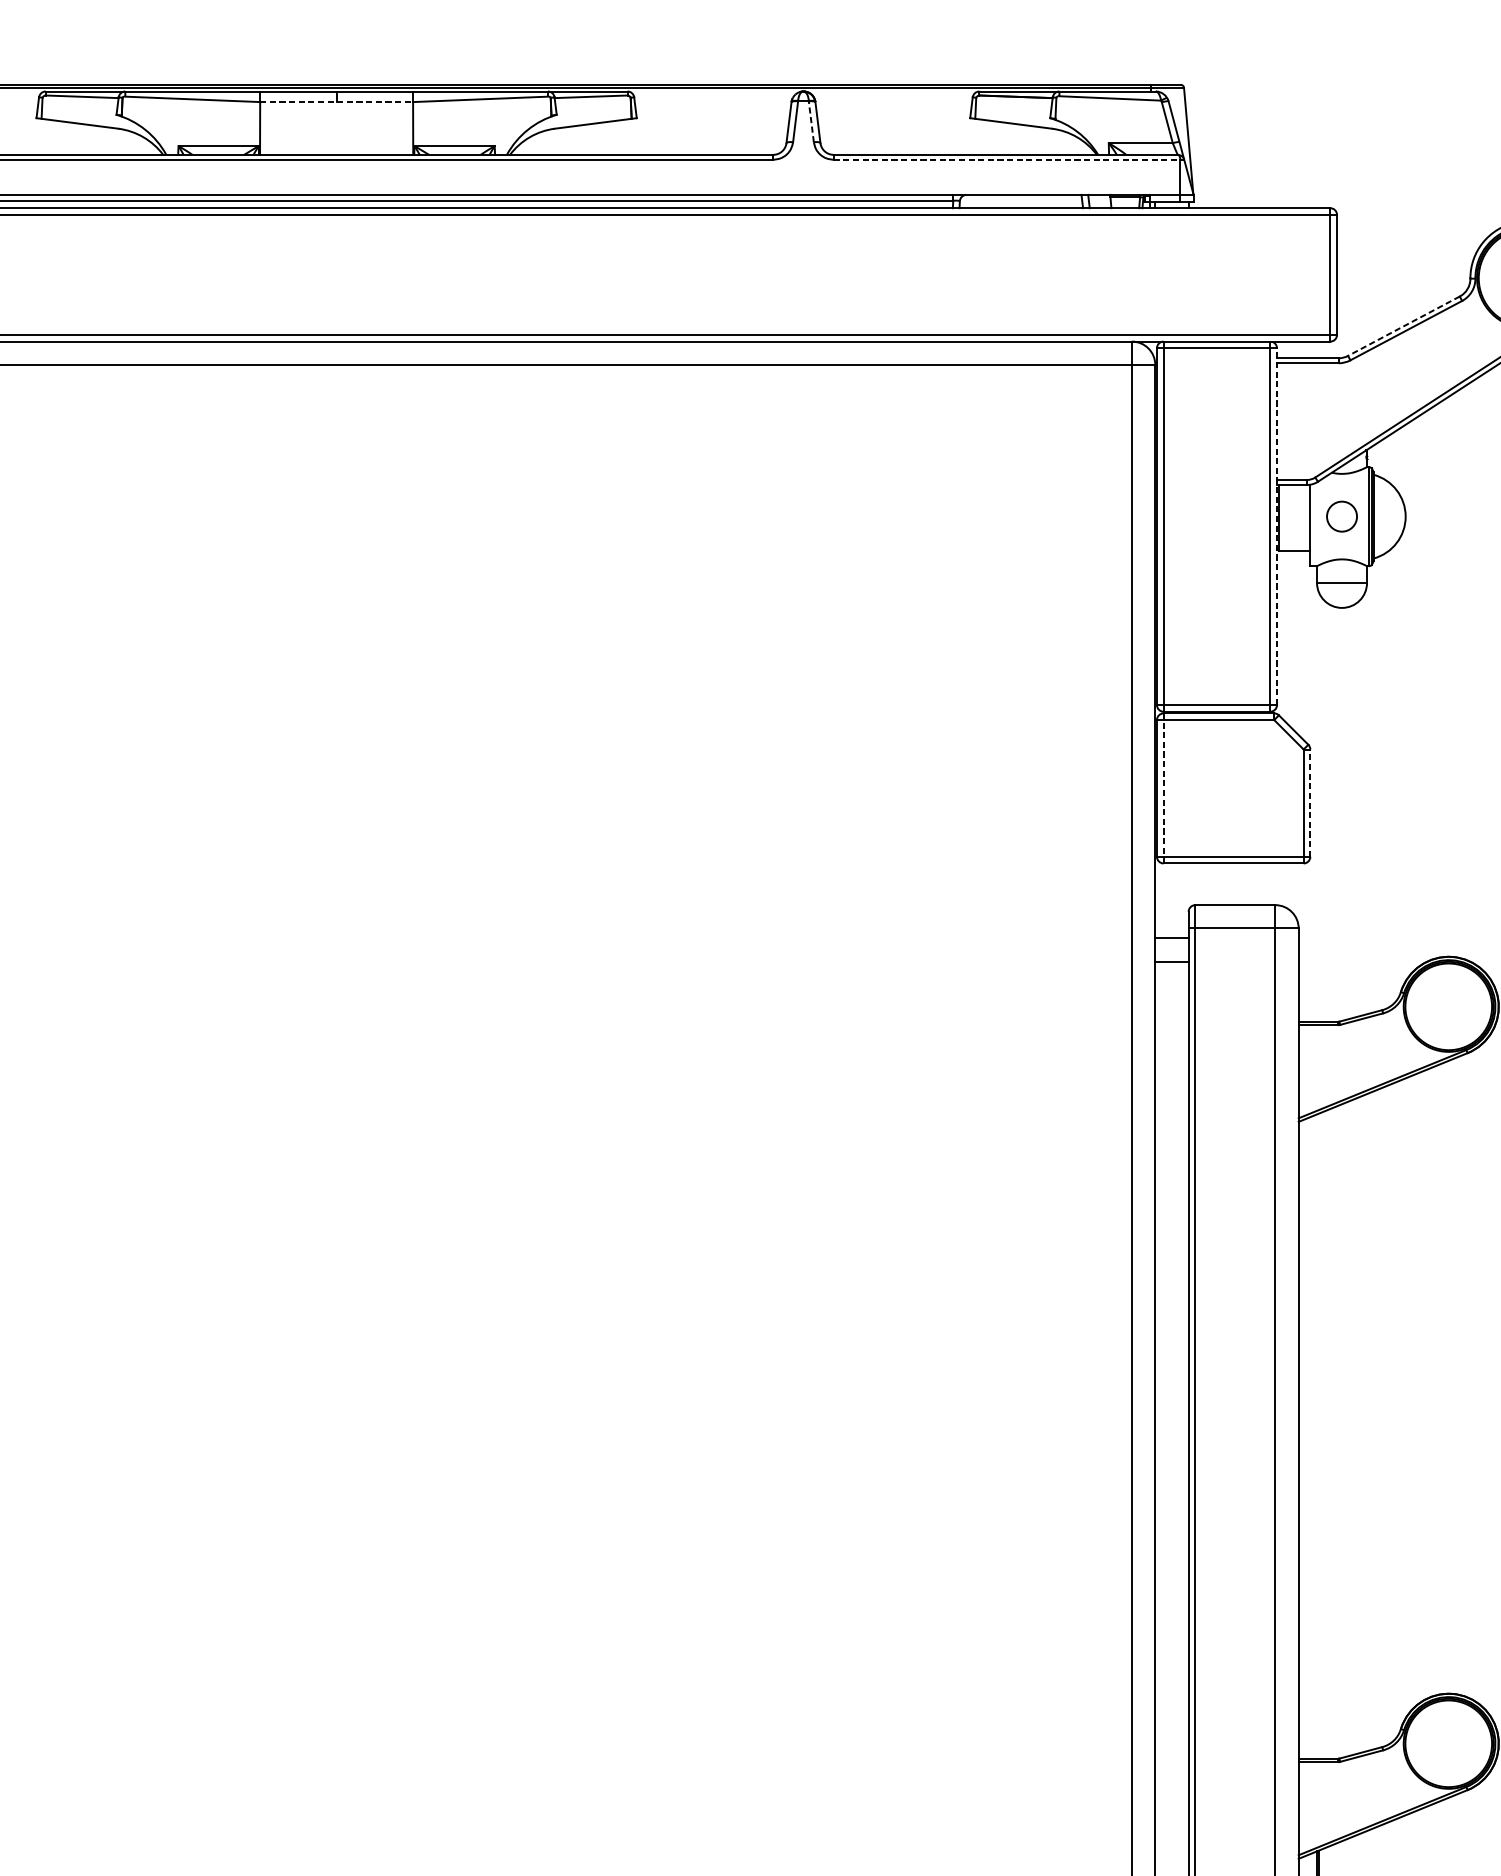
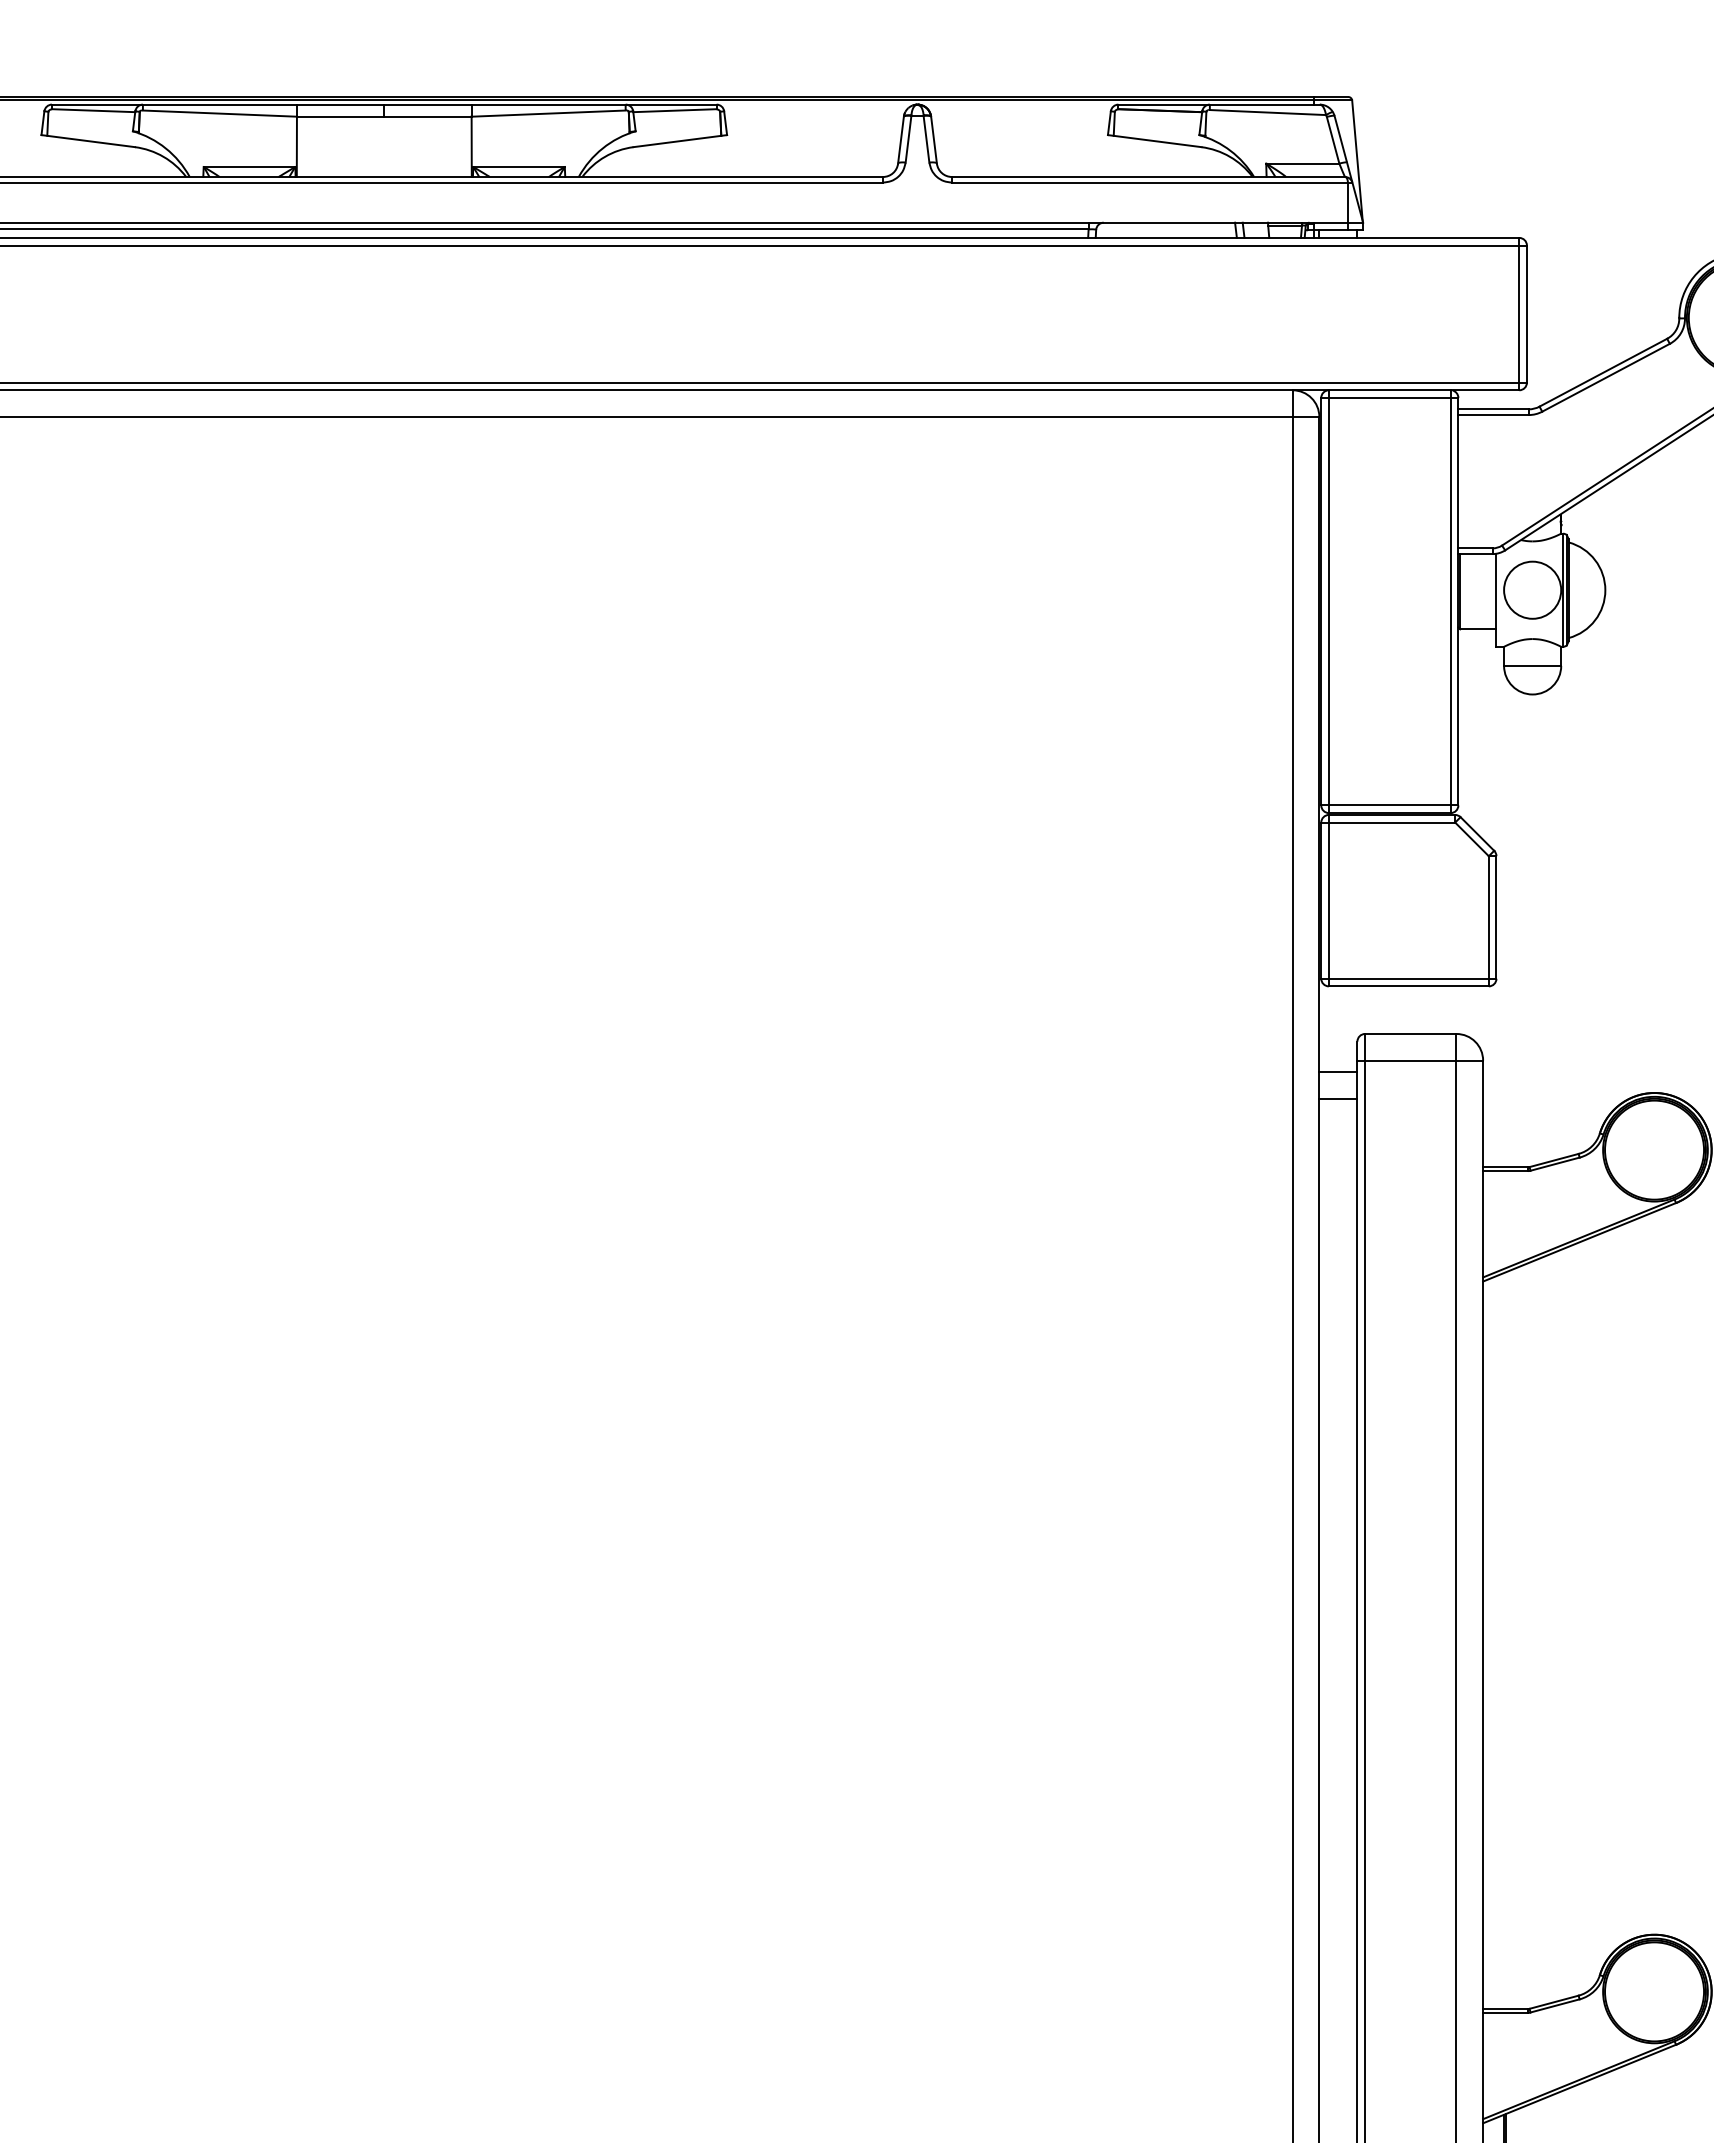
line: (336, 101) -> (384, 116), dashed -> solid
line: (811, 122) -> (926, 139), dashed -> solid
line: (1009, 159) -> (1152, 182), dashed -> solid
line: (1403, 326) -> (1602, 372), dashed -> solid
circle: (1341, 516) -> (1532, 589), size x1.67
line: (1277, 526) -> (1458, 601), dashed -> solid
line: (1163, 788) -> (1328, 900), dashed -> solid
line: (1310, 802) -> (1496, 916), dashed -> solid

